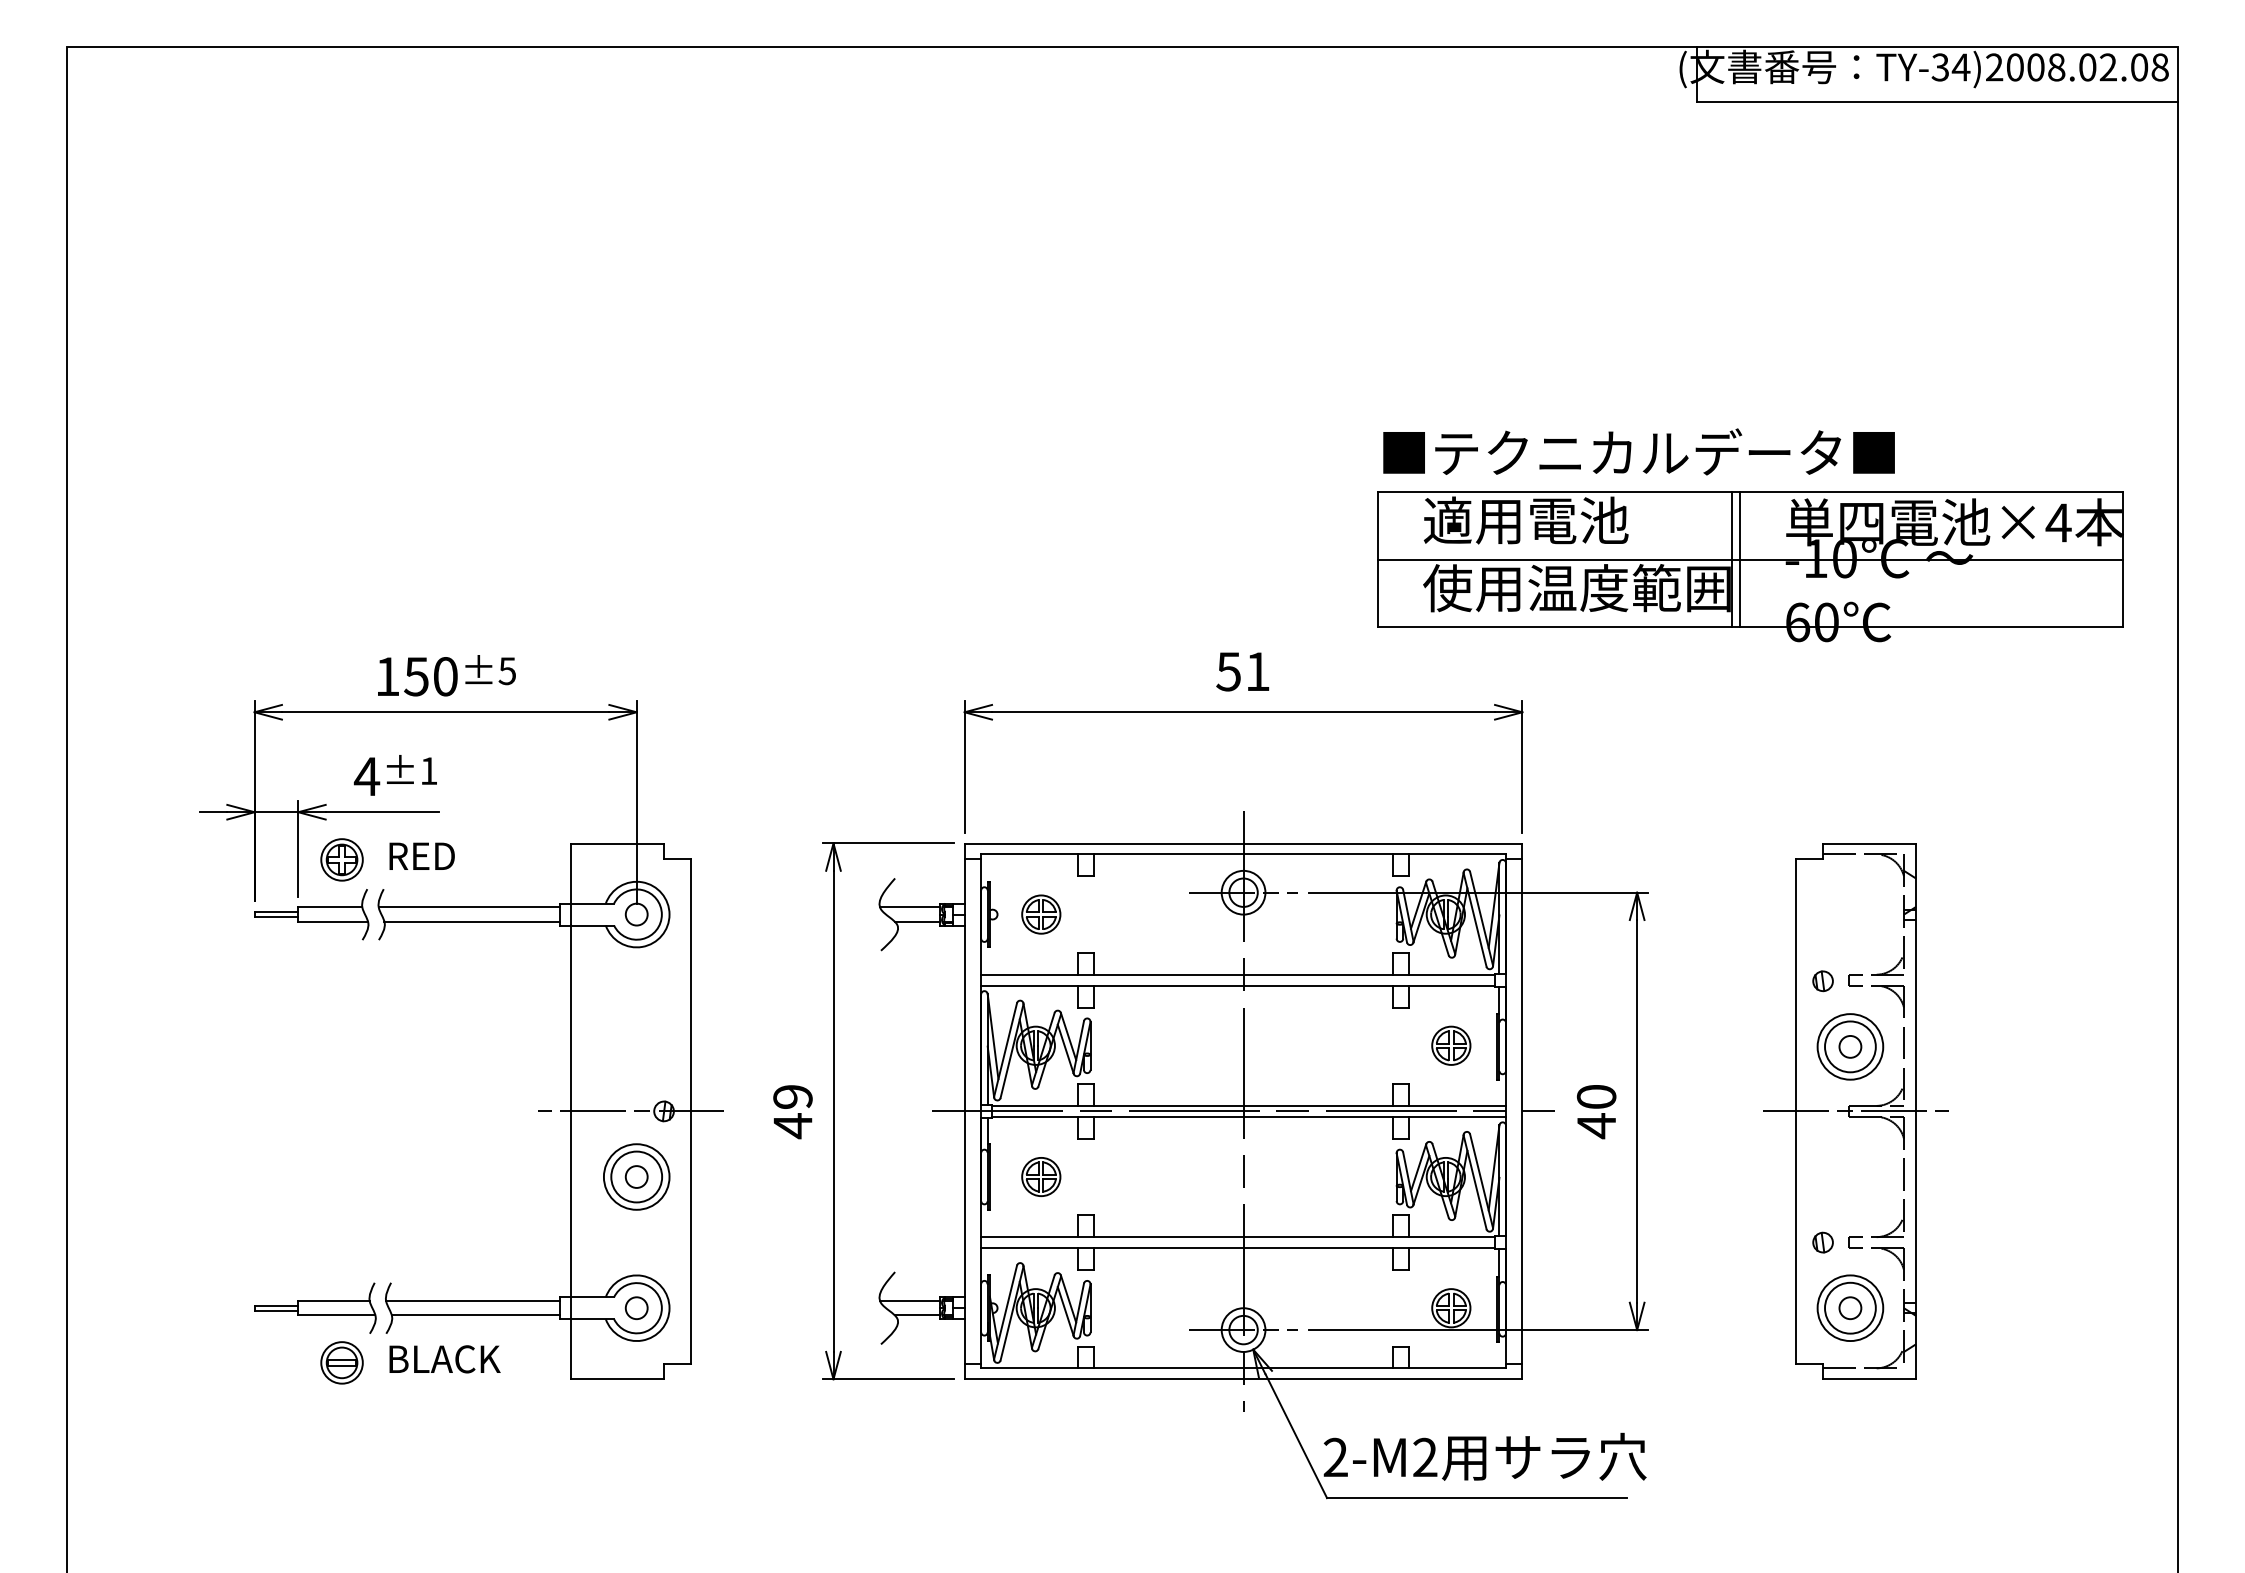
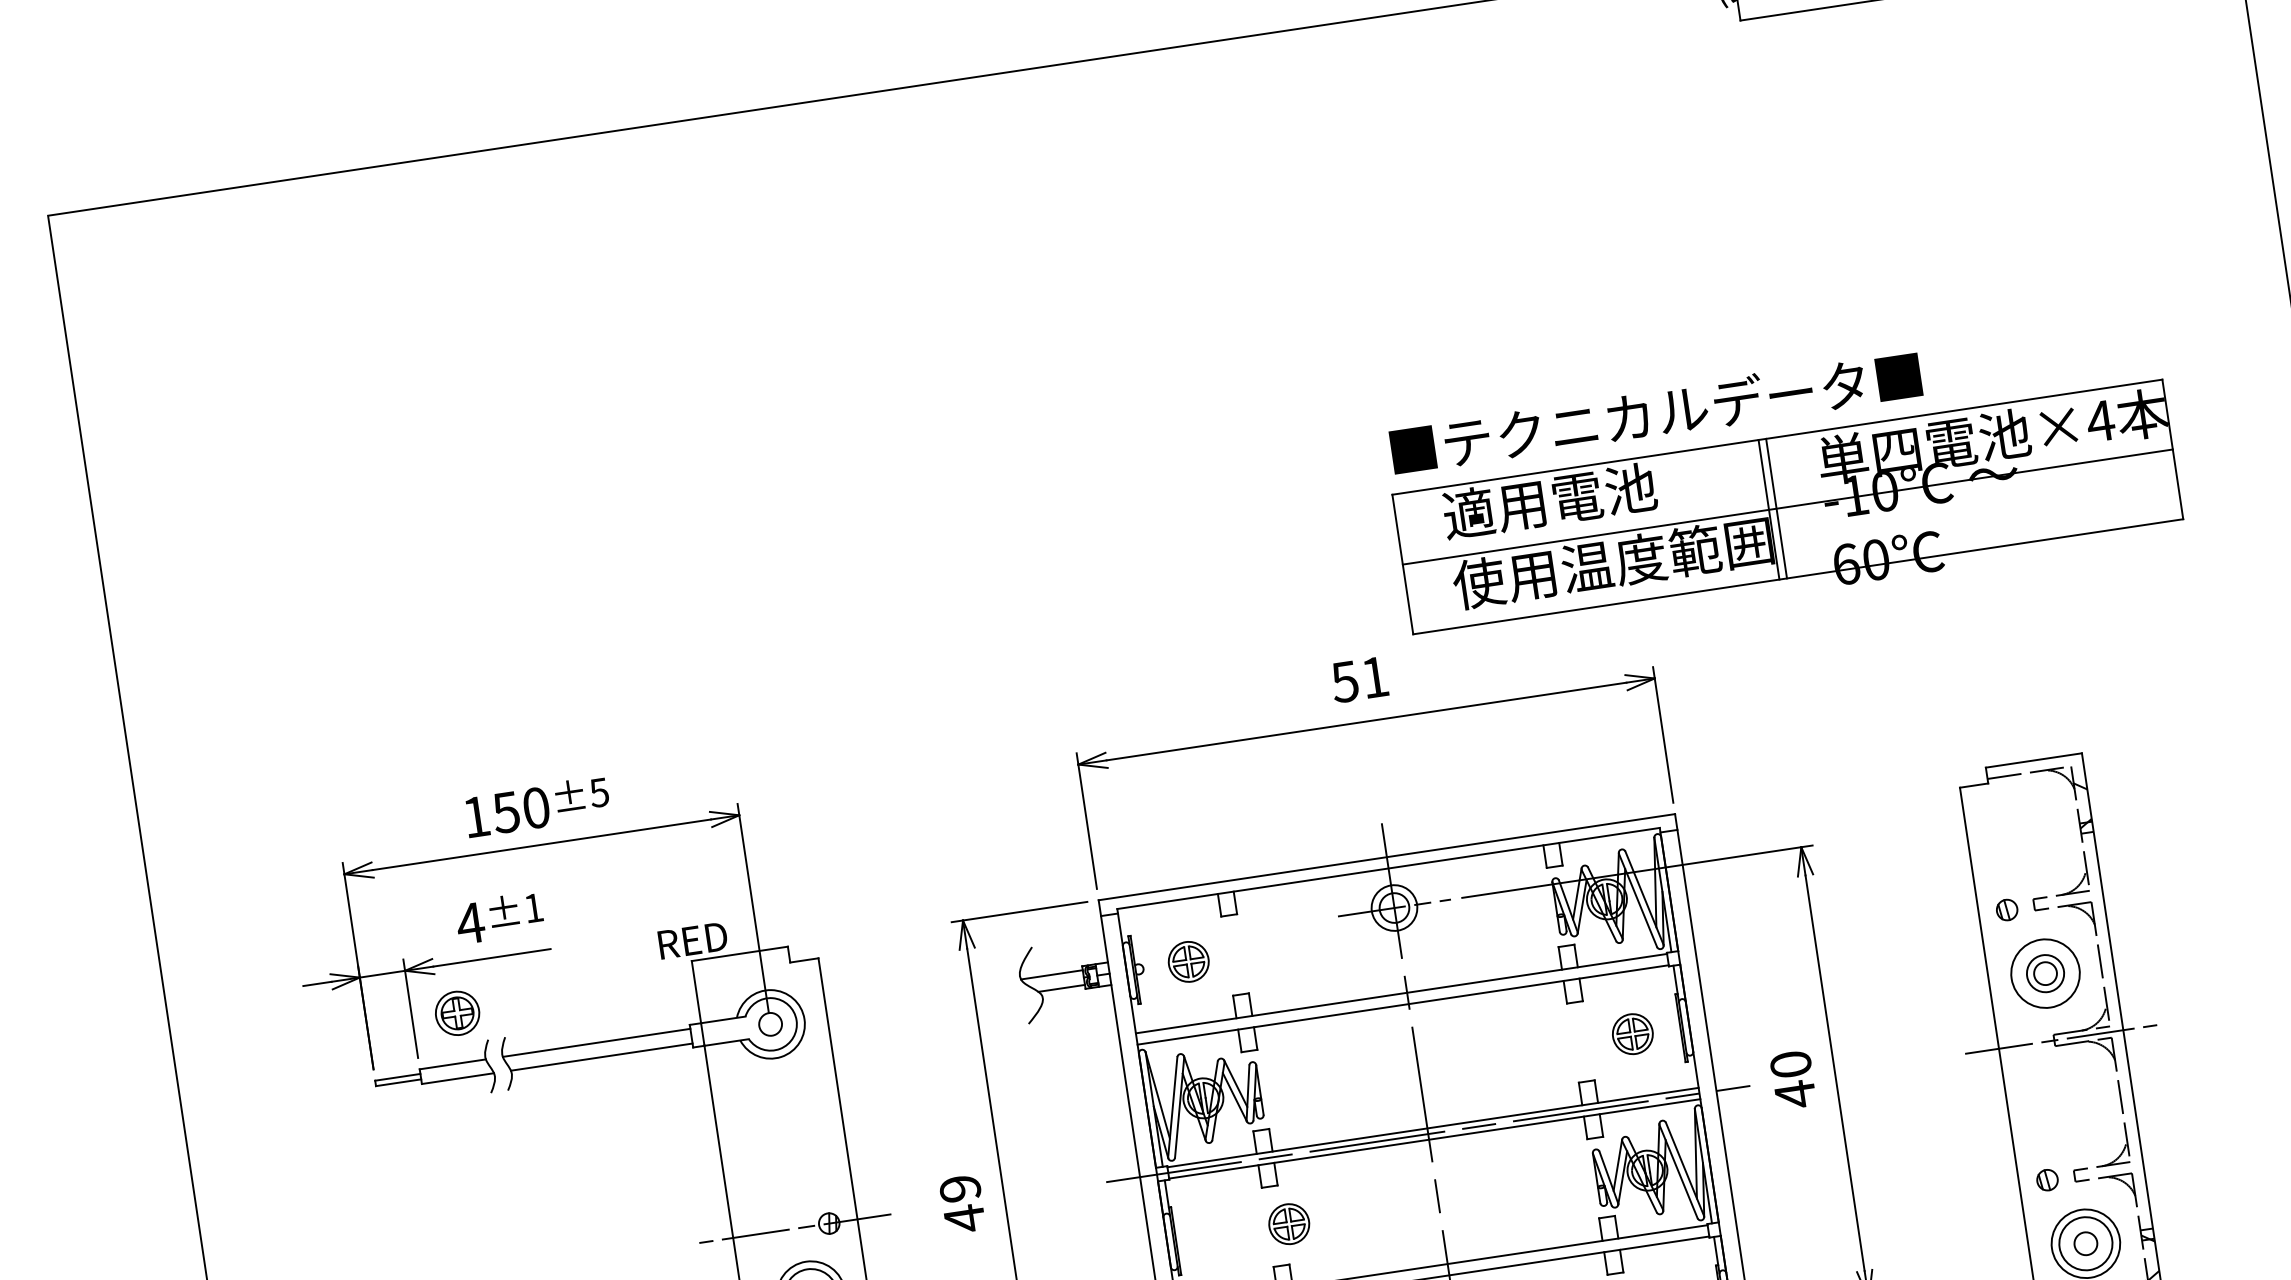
part: (1750, 535) -> (1784, 481), moved
text: (421, 855) -> (692, 939), moved
circle: (1850, 1046) -> (2045, 973), size x0.7
part: (1041, 1176) -> (1289, 1223), moved

